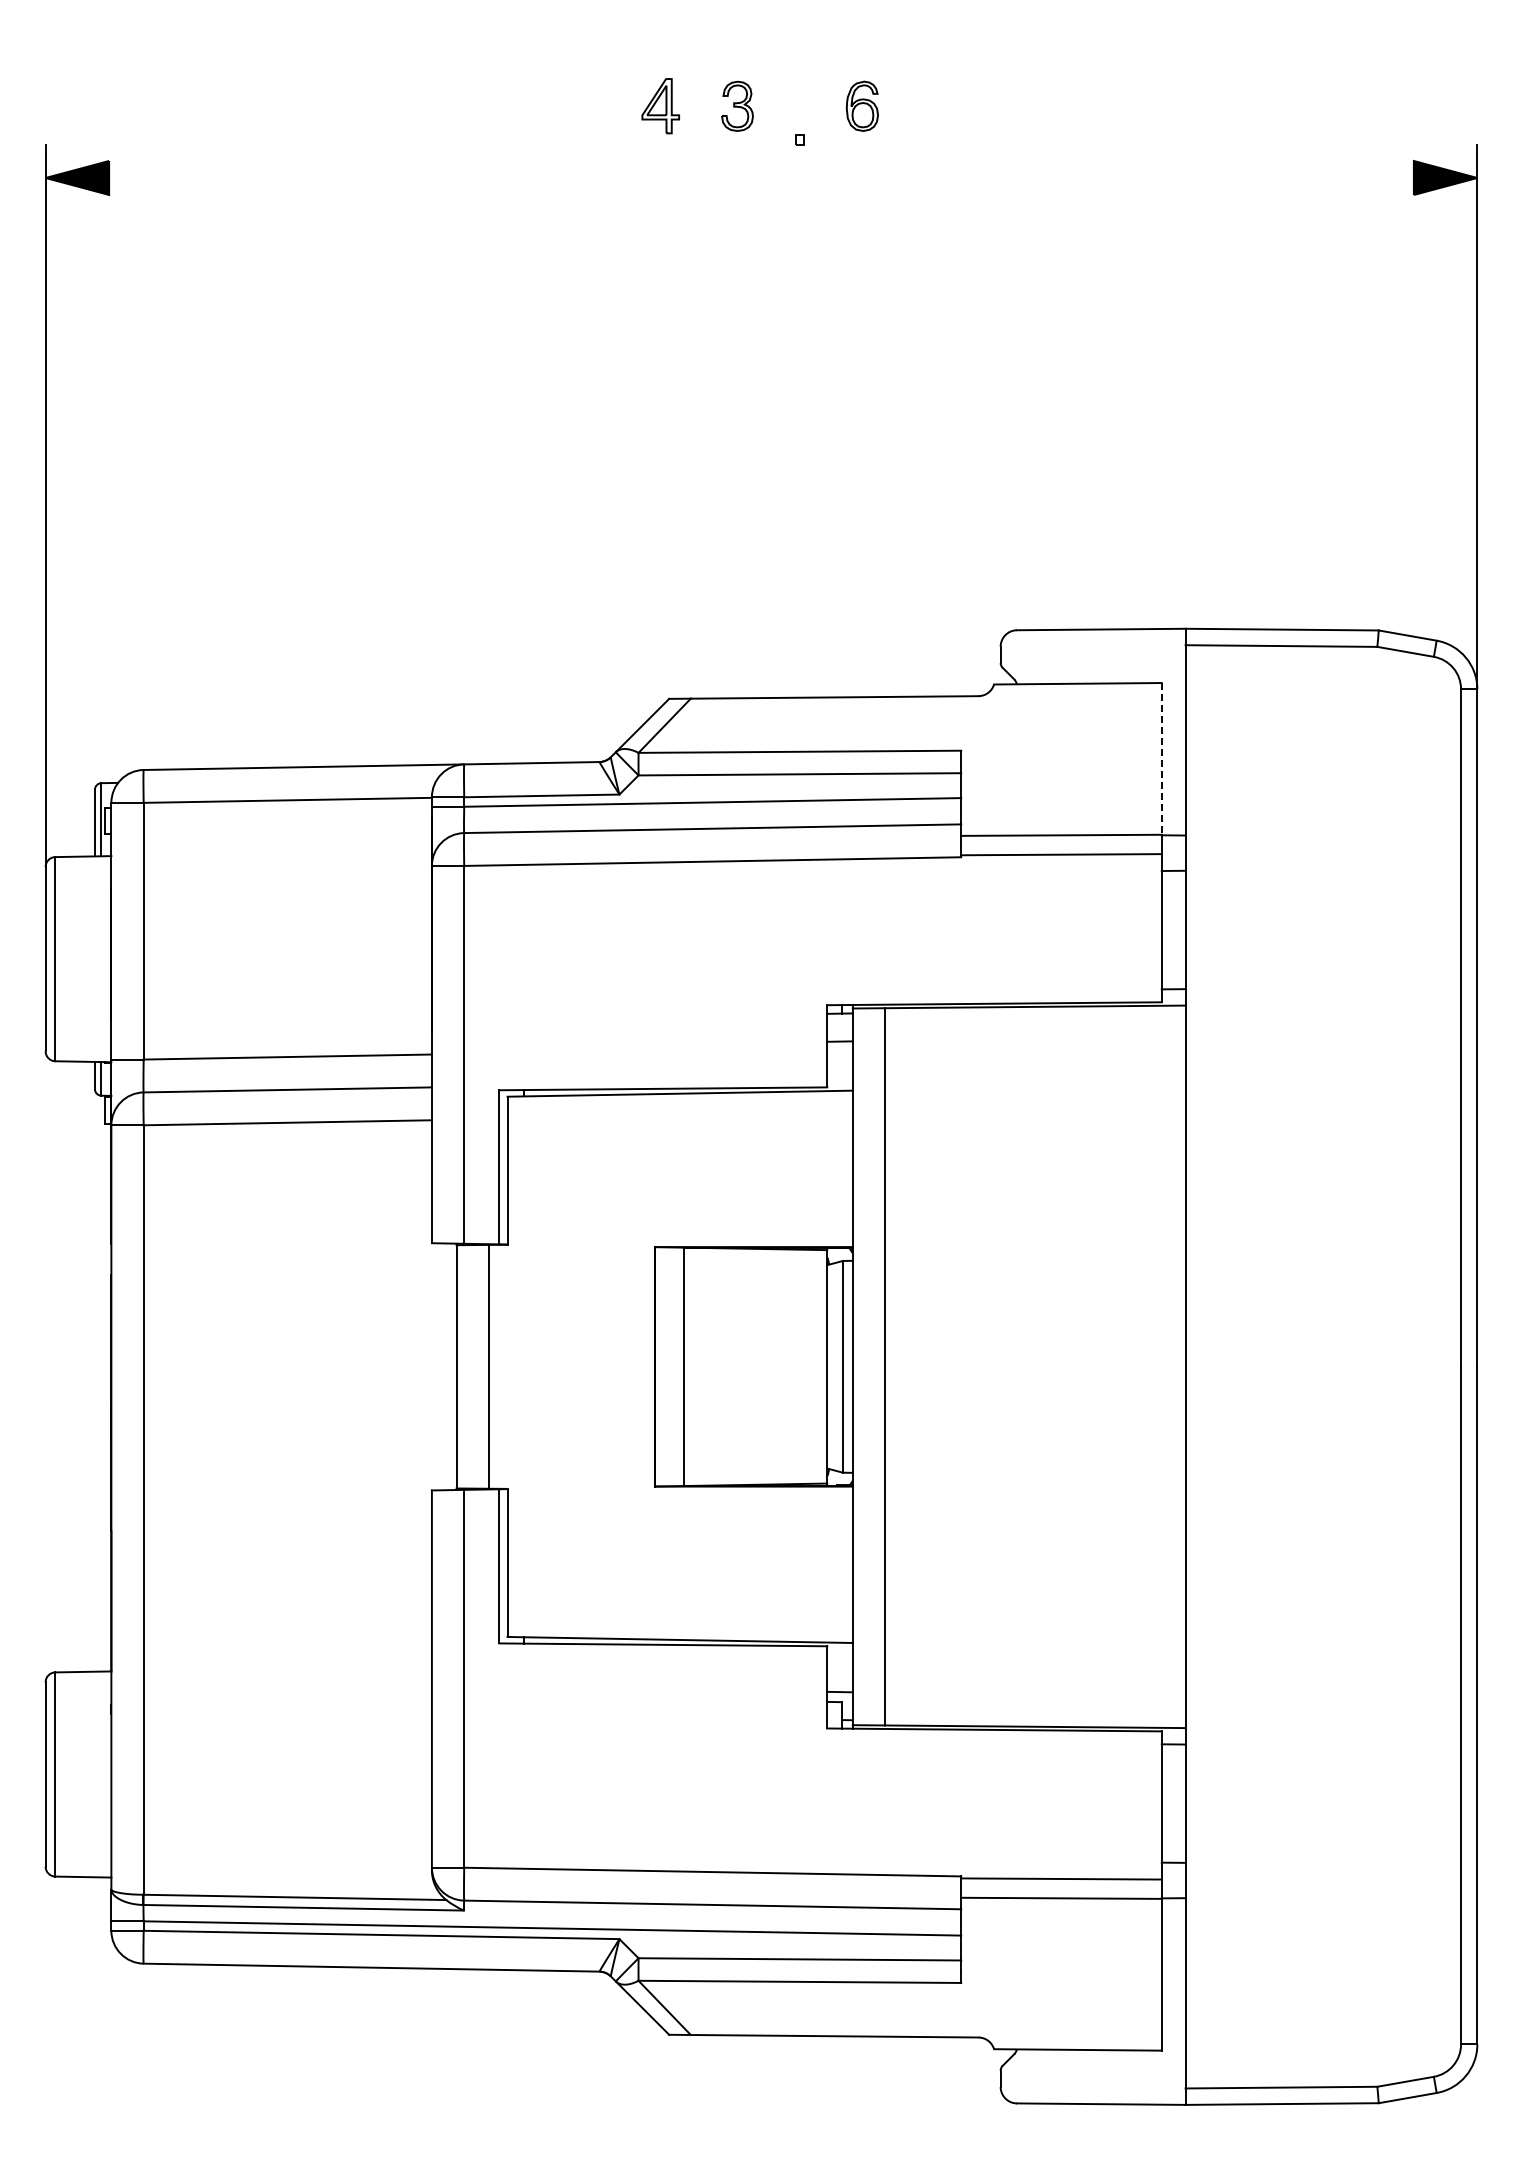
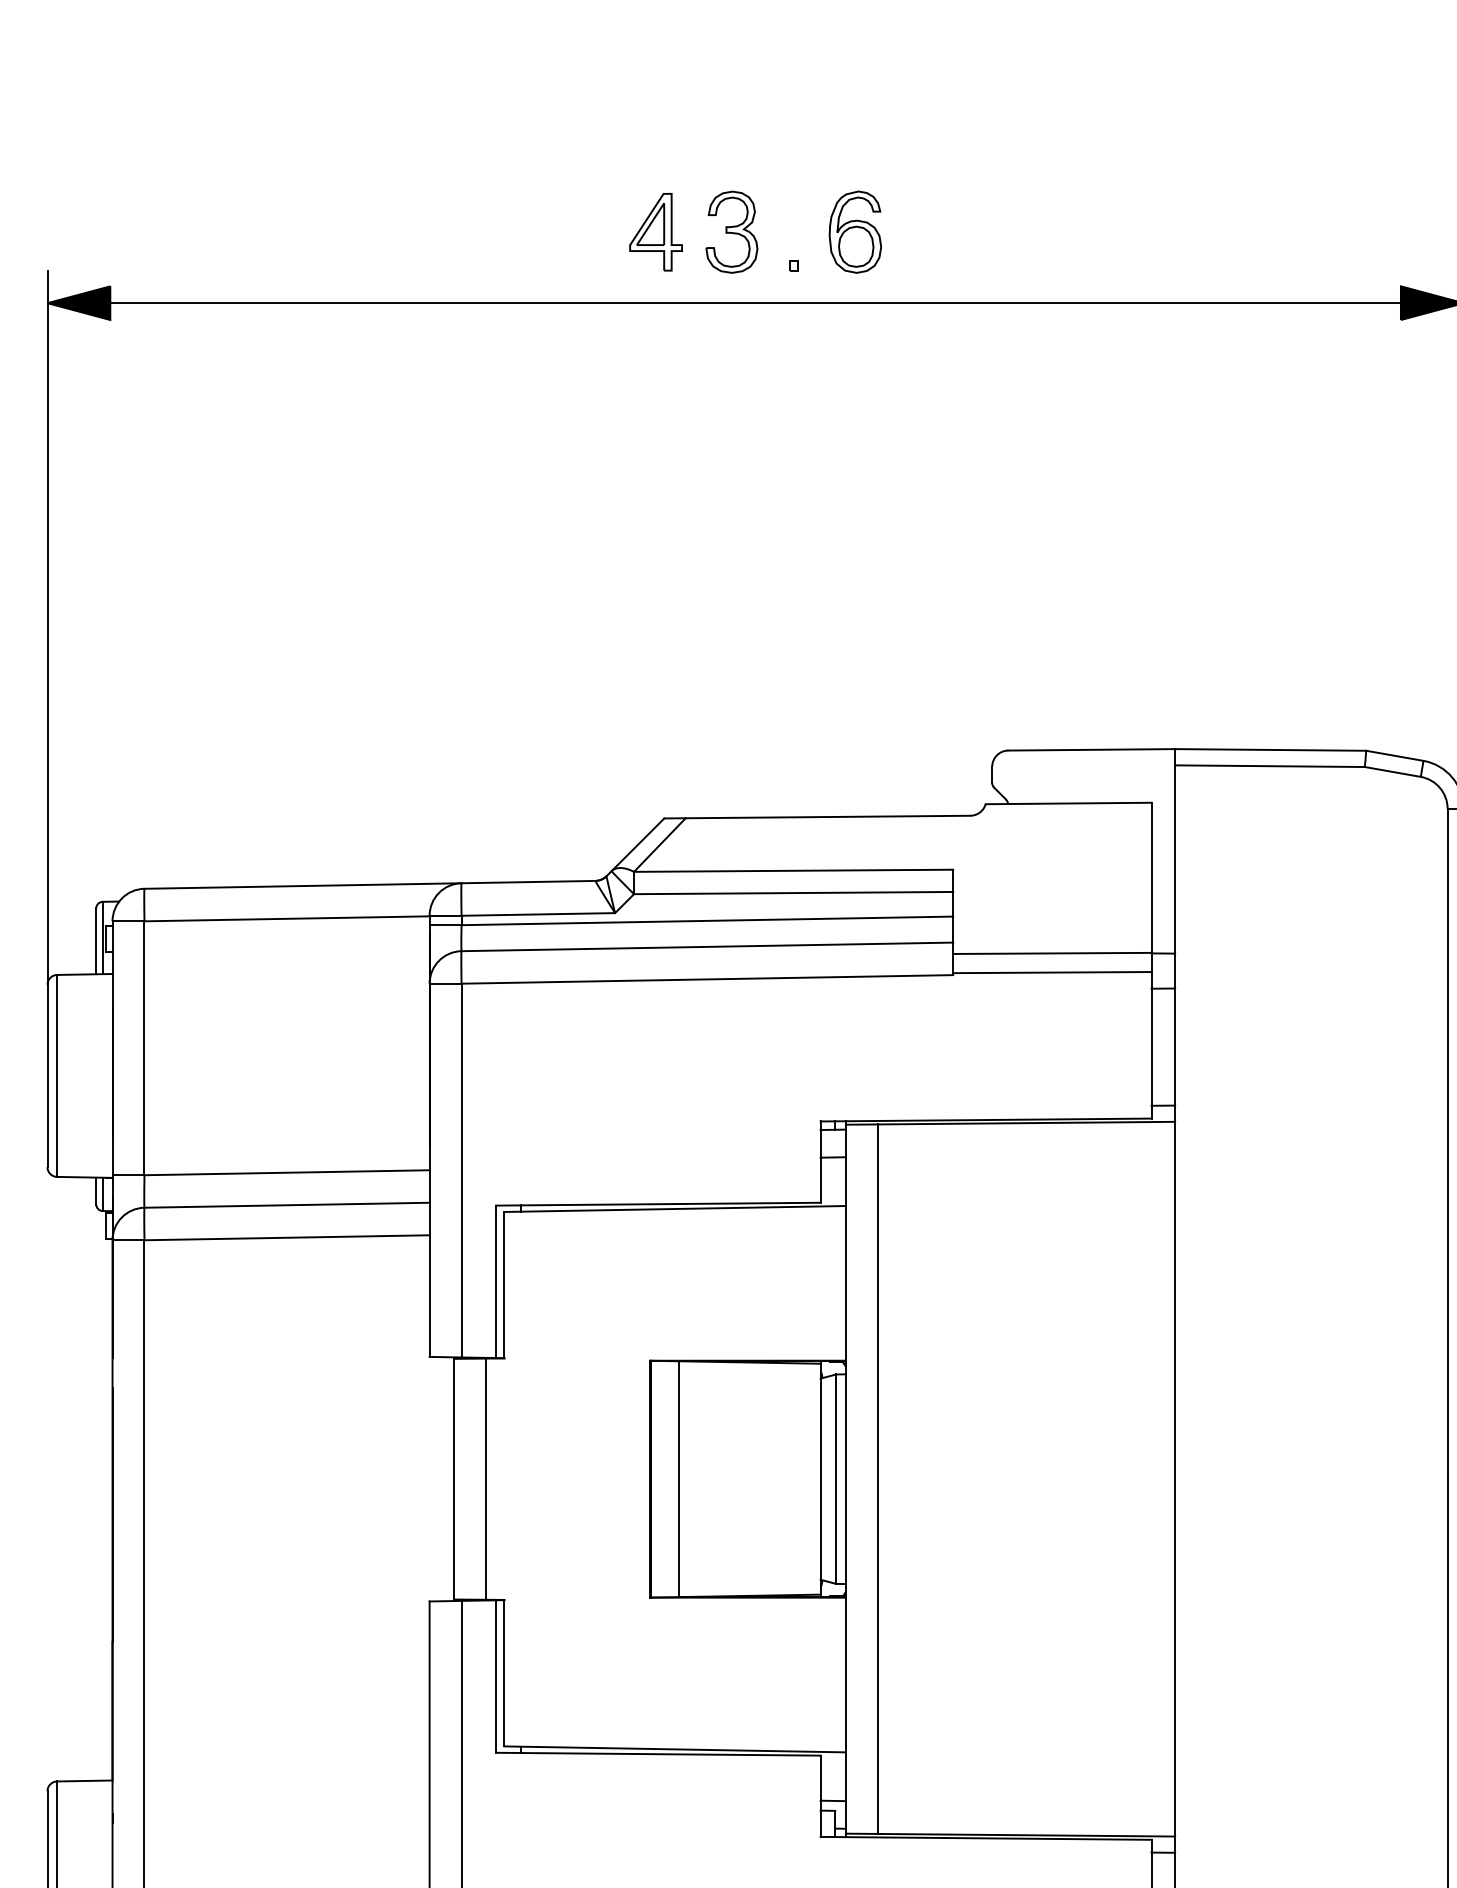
part: (660, 105) -> (655, 231), size x1.43
part: (737, 106) -> (731, 232), size x1.67
part: (862, 106) -> (855, 232), size x1.67
line: (761, 177) -> (755, 302), added
line: (1161, 758) -> (1151, 877), dashed -> solid

